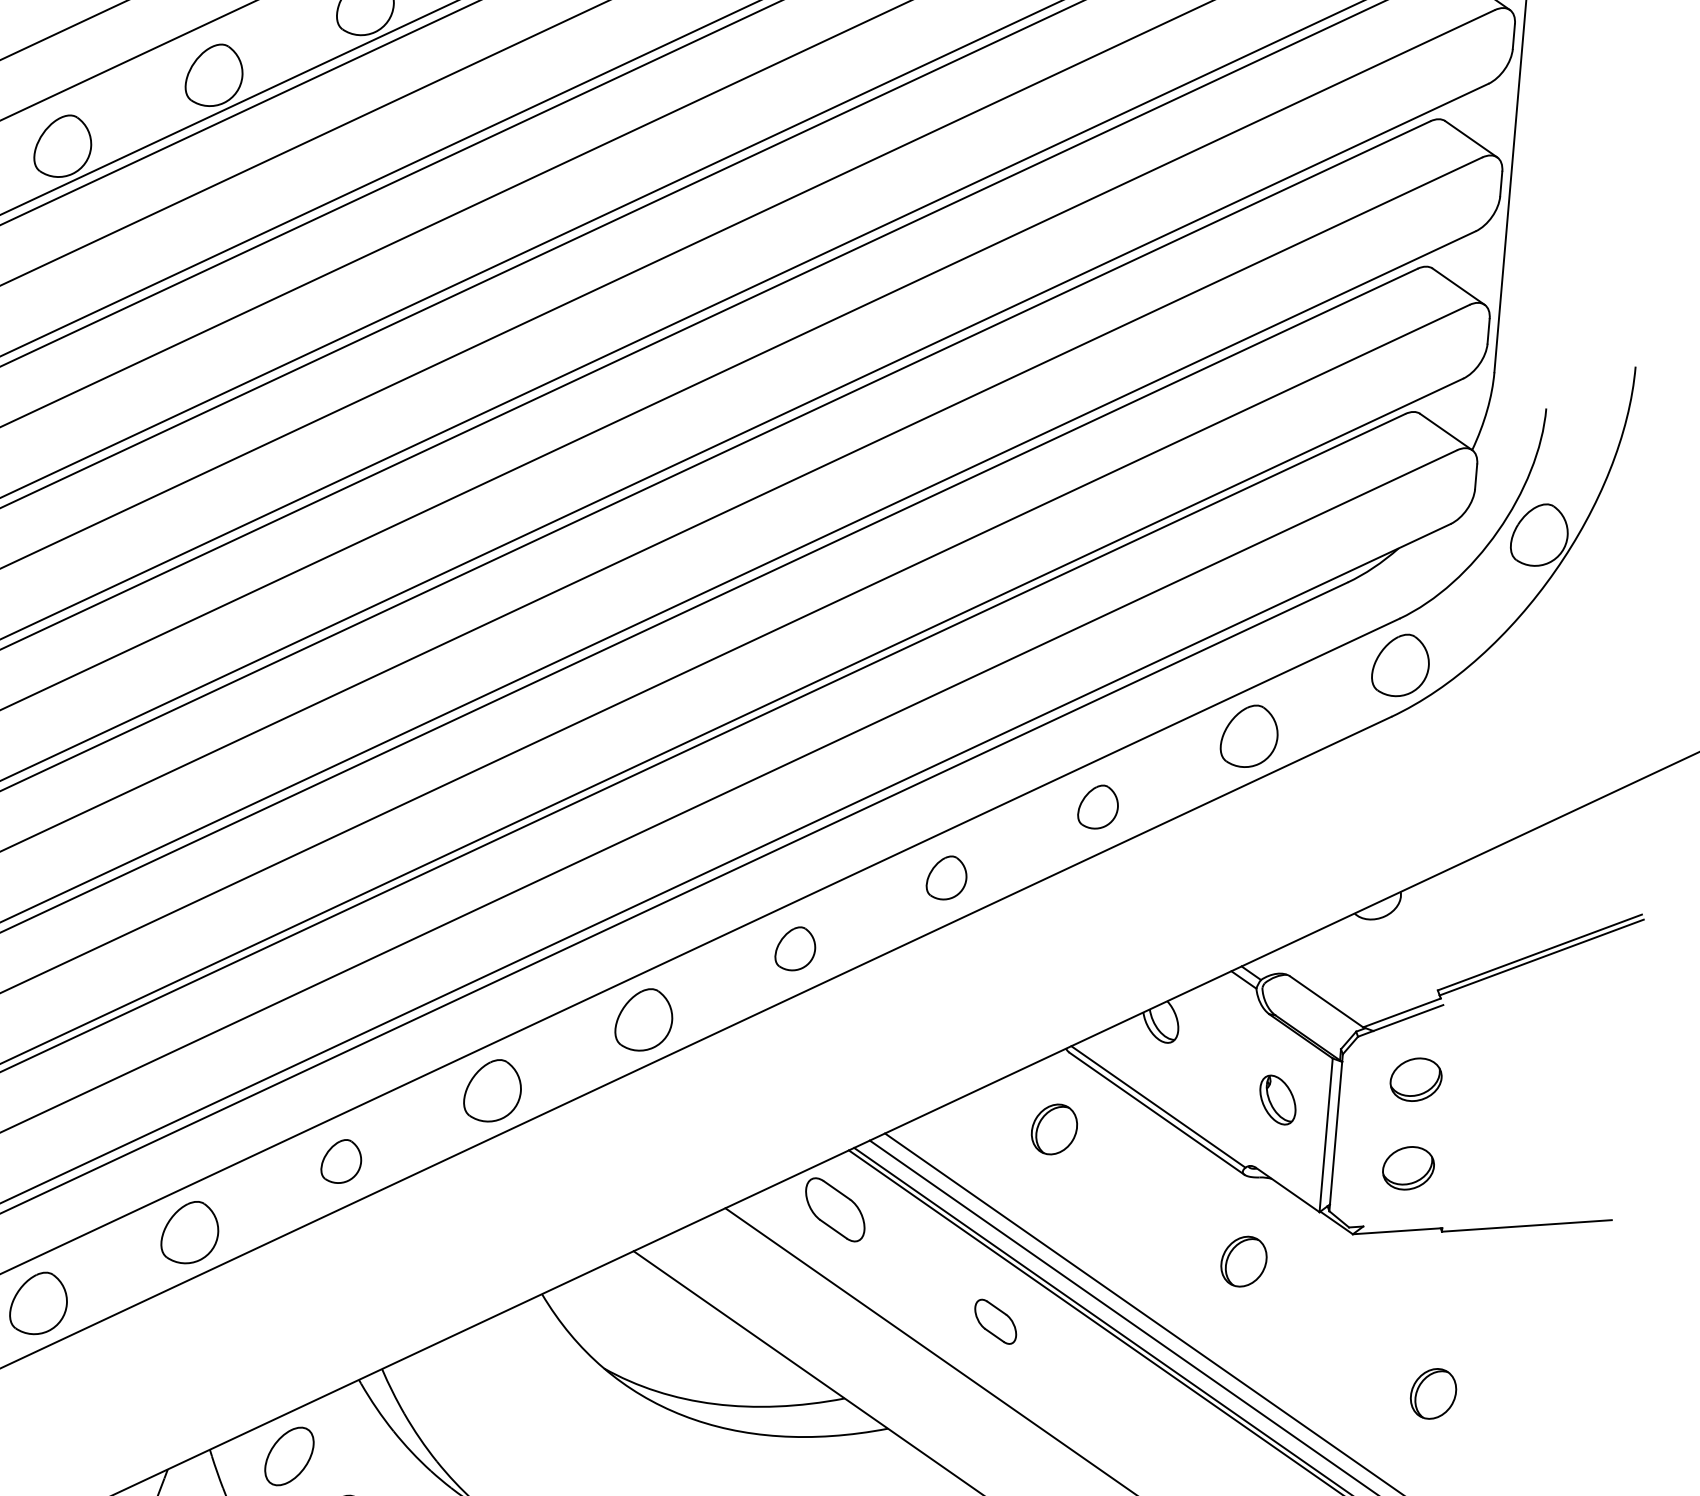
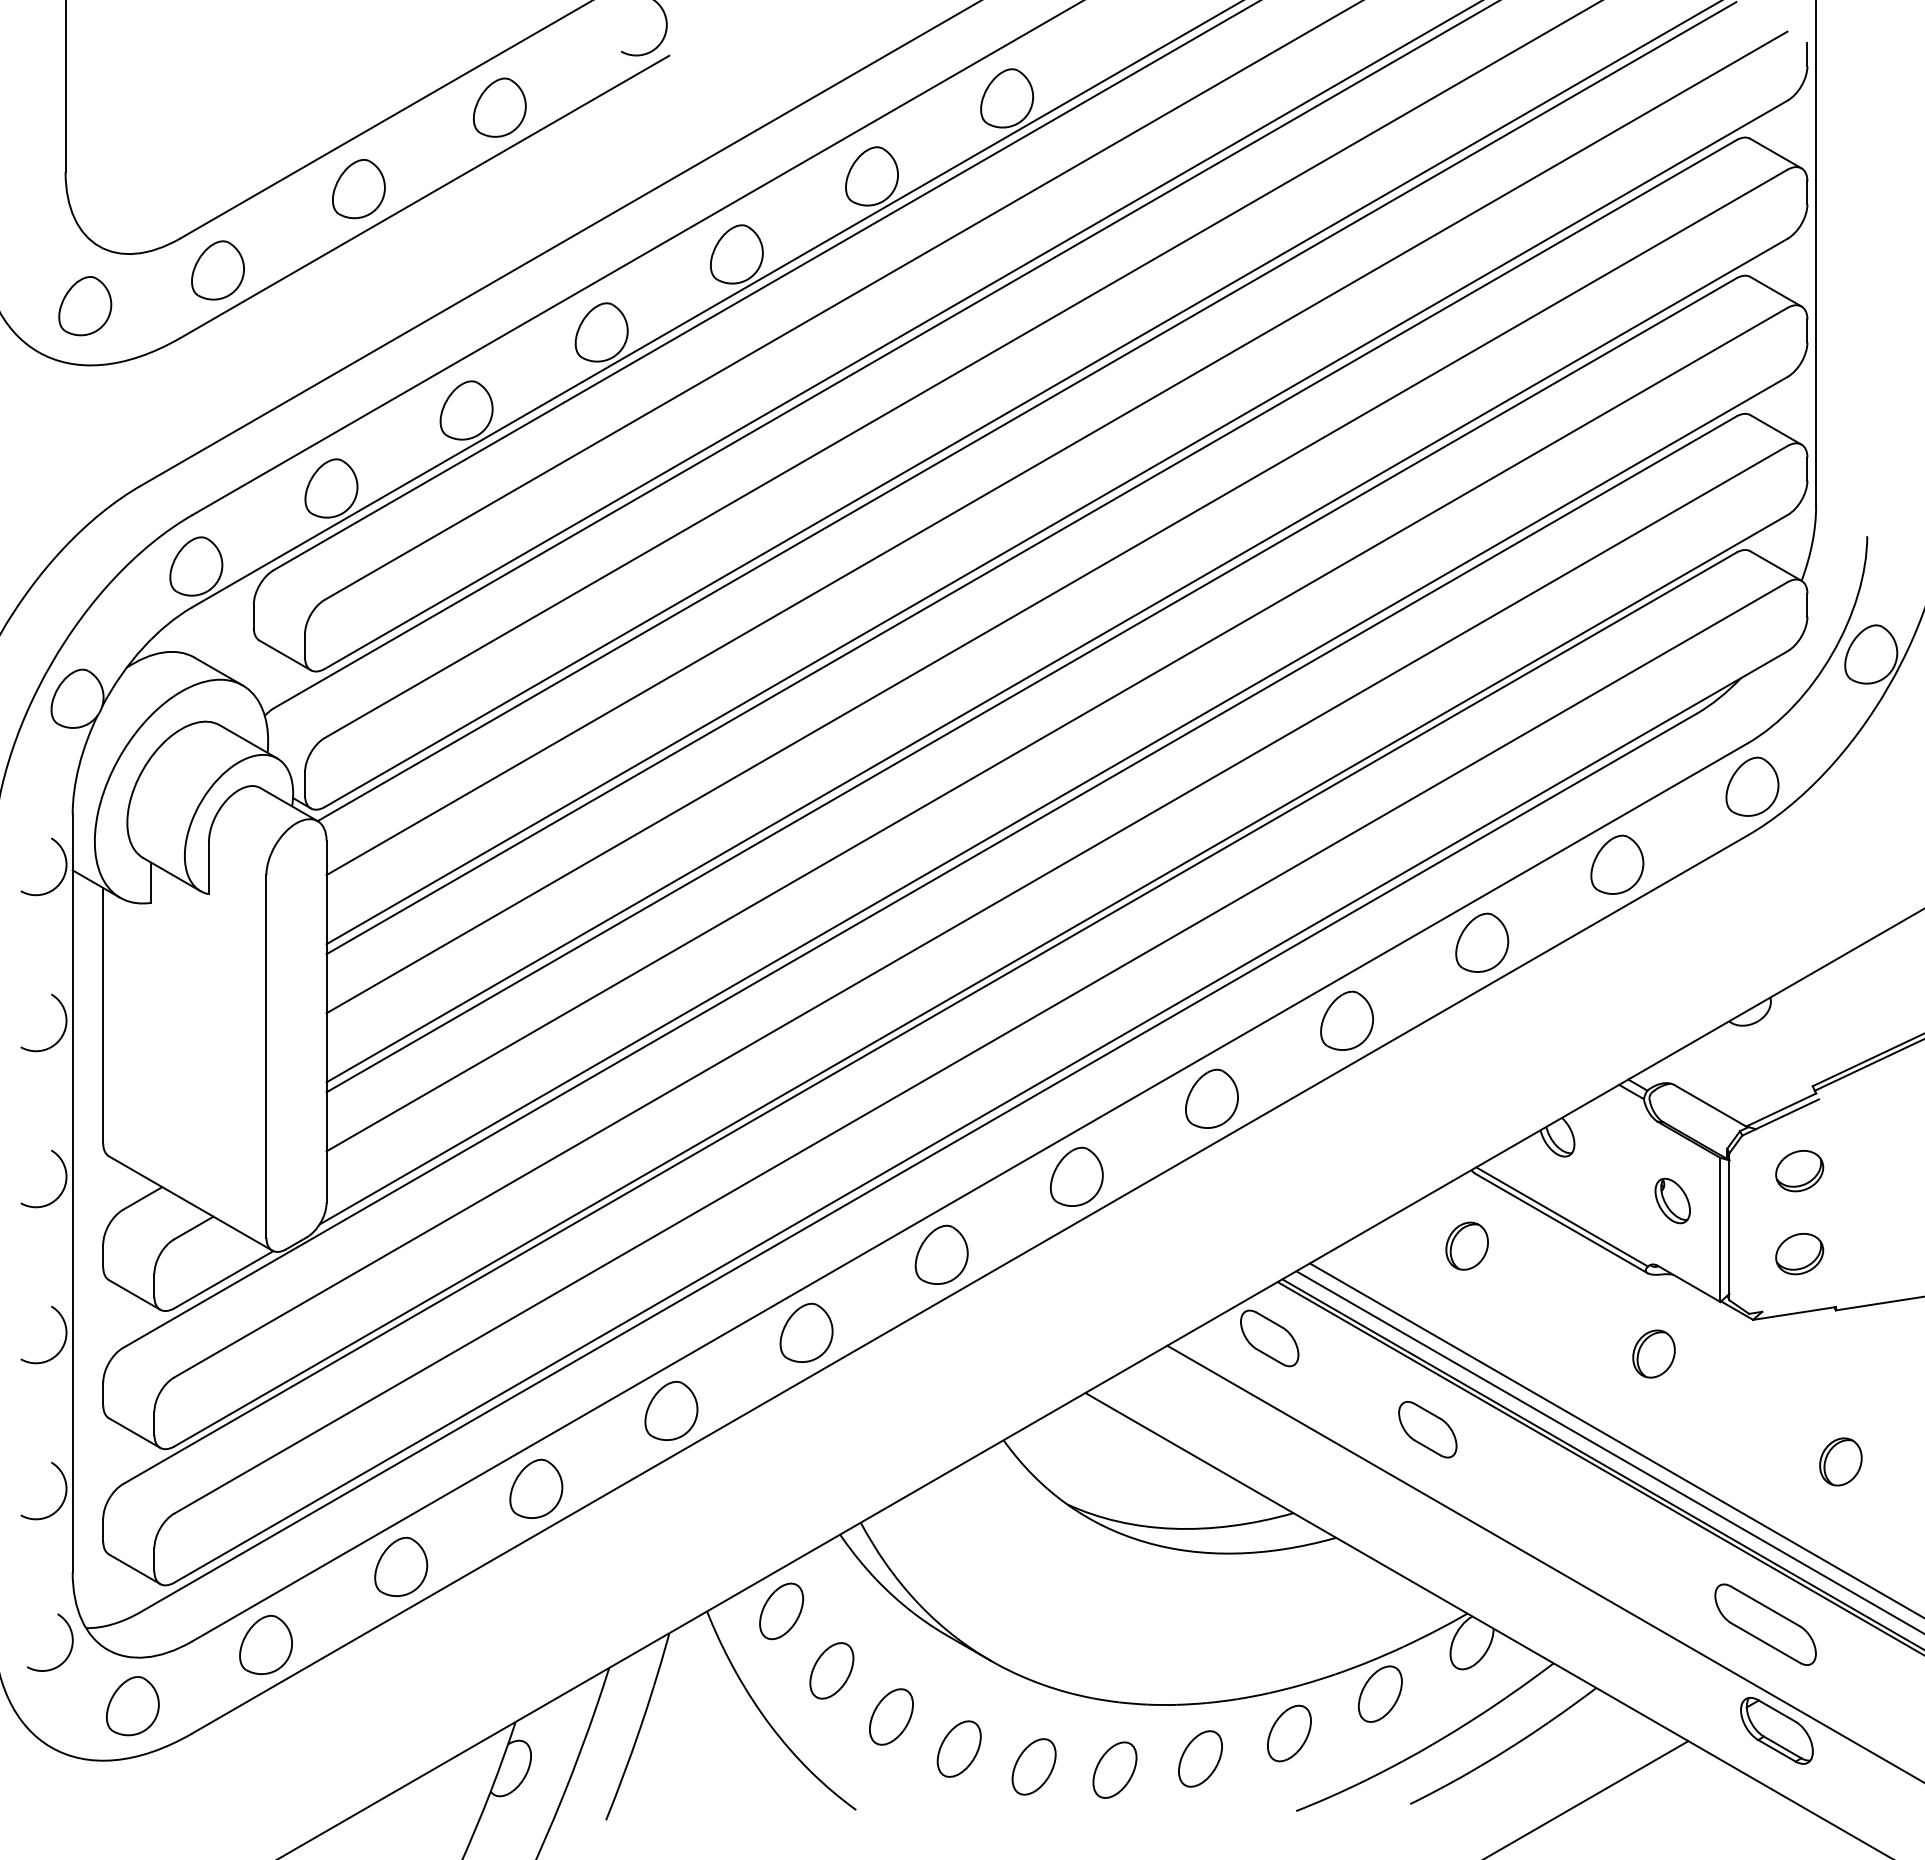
part: (1098, 806) -> (1482, 942), size x1.43
part: (946, 877) -> (1346, 1020), size x1.43
part: (795, 948) -> (1211, 1098), size x1.43
part: (341, 1161) -> (806, 1332), size x1.43
part: (995, 1321) -> (1427, 1429), size x1.43

